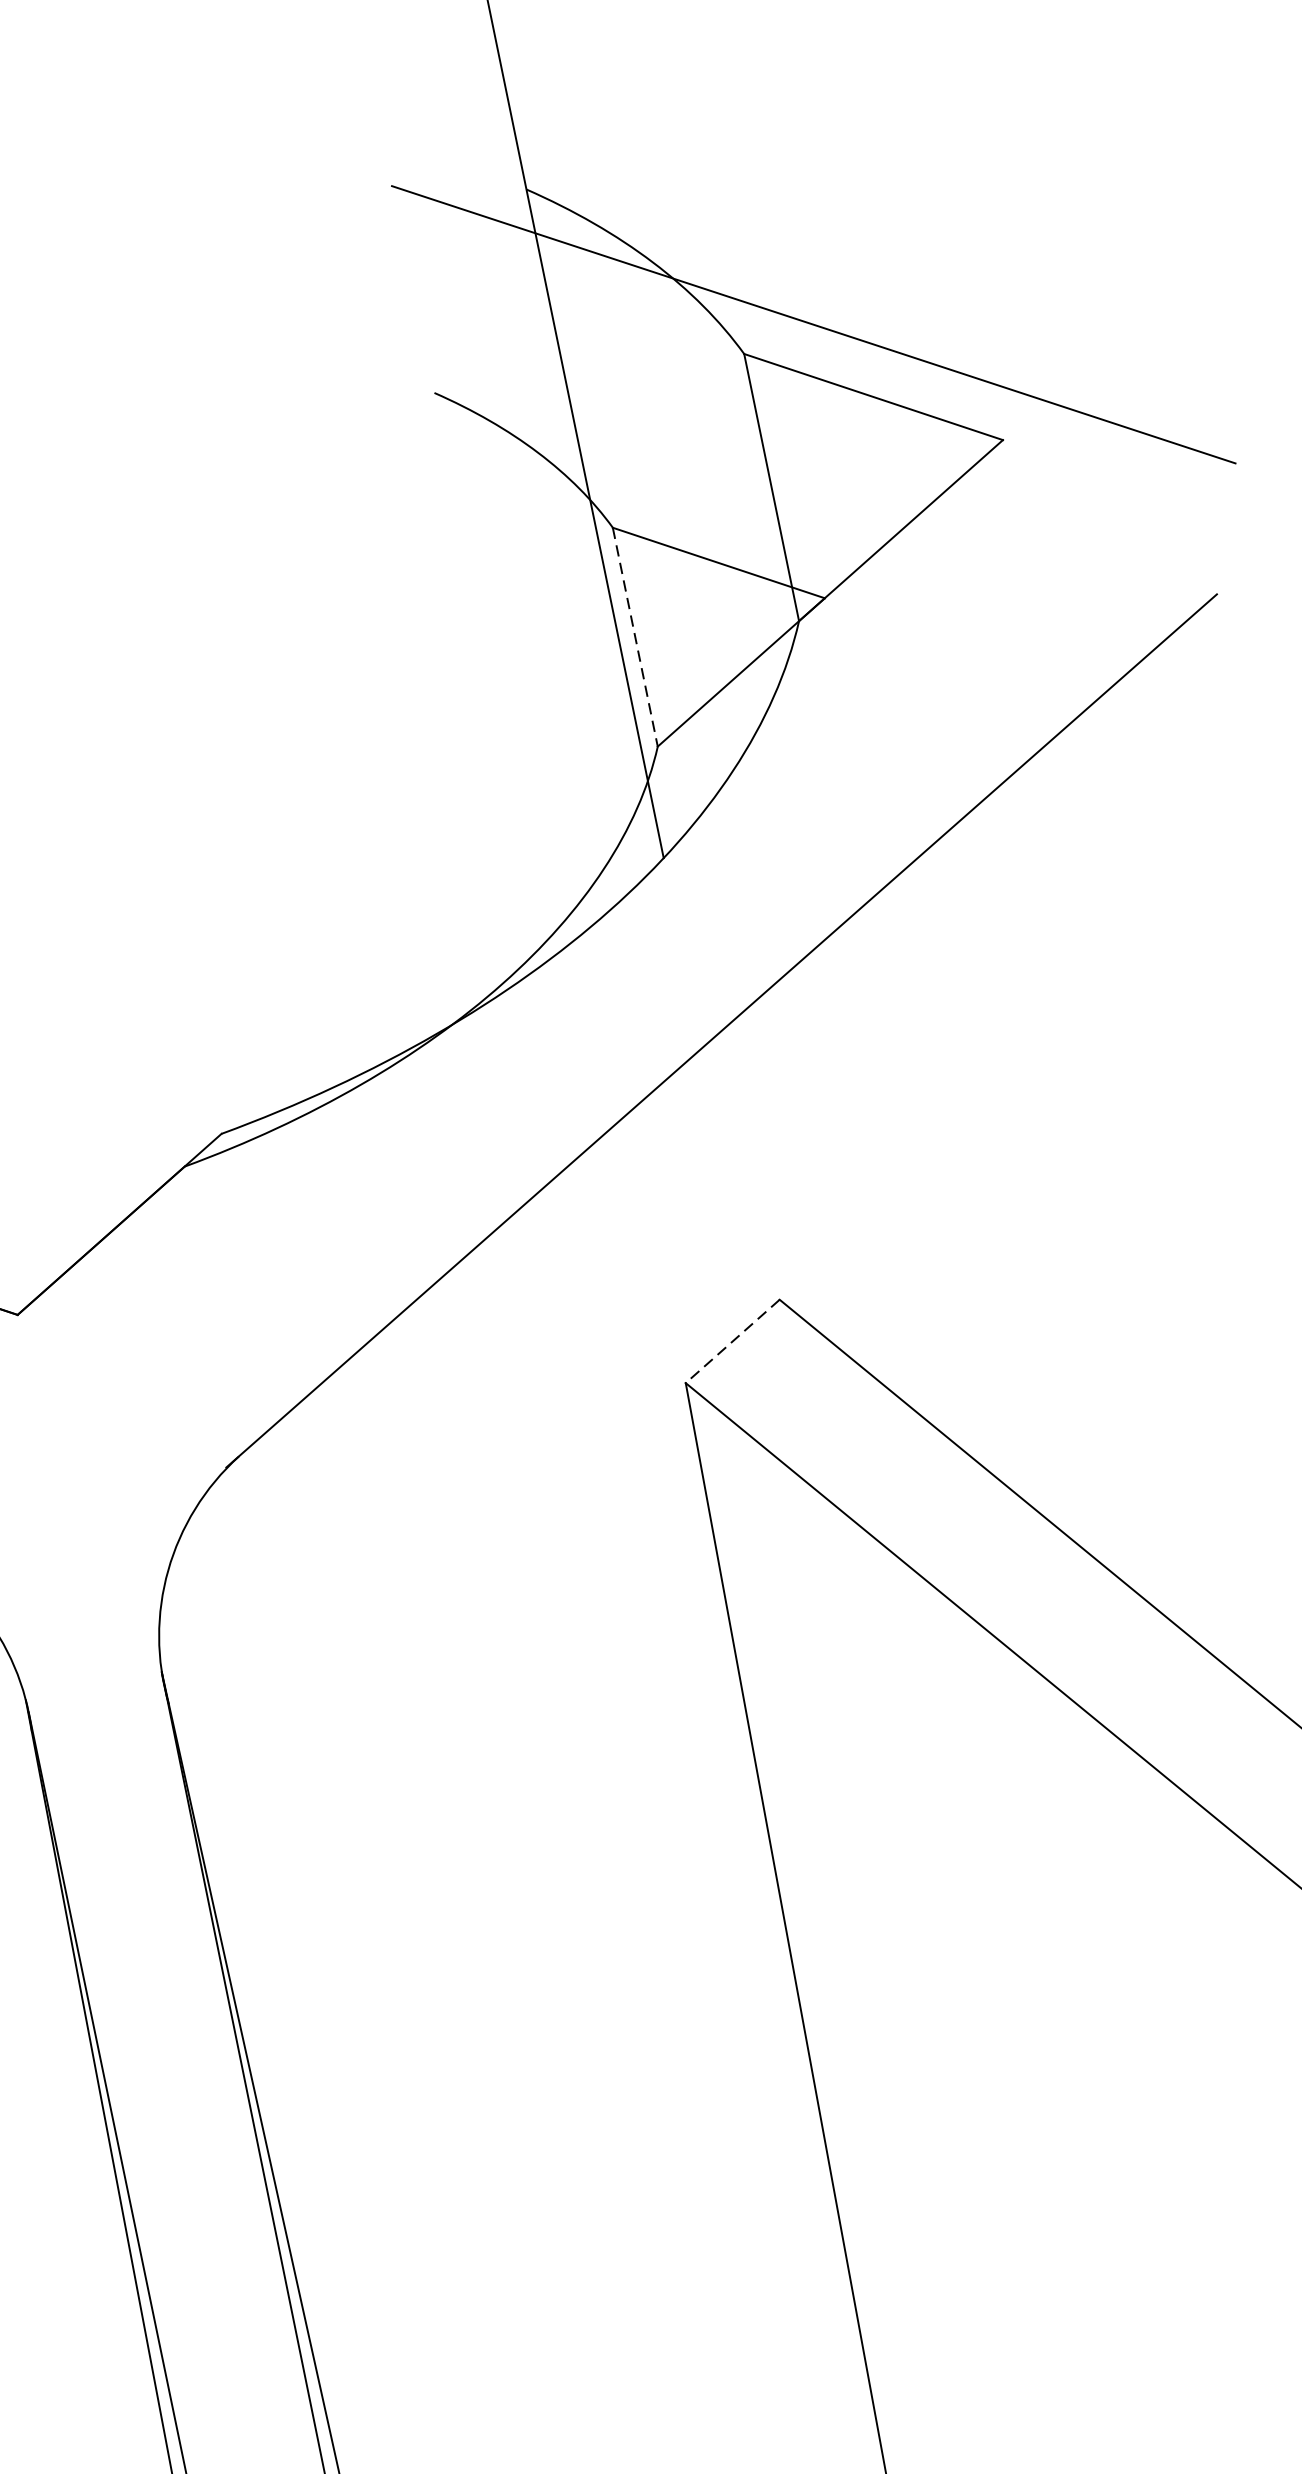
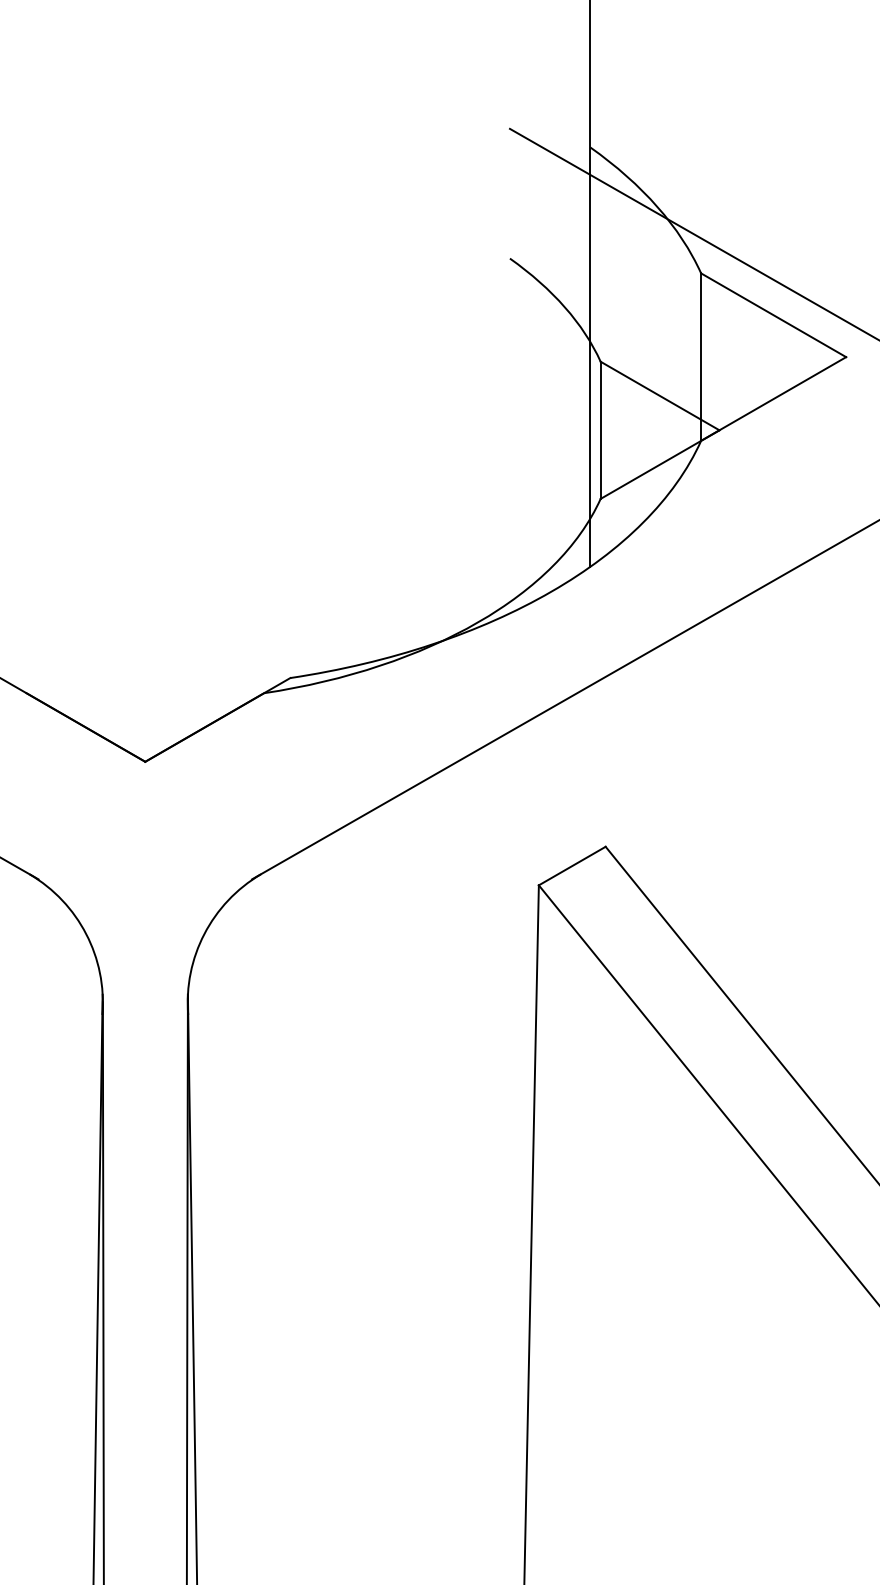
line: (635, 637) -> (600, 430), dashed -> solid
line: (733, 1342) -> (572, 866), dashed -> solid

